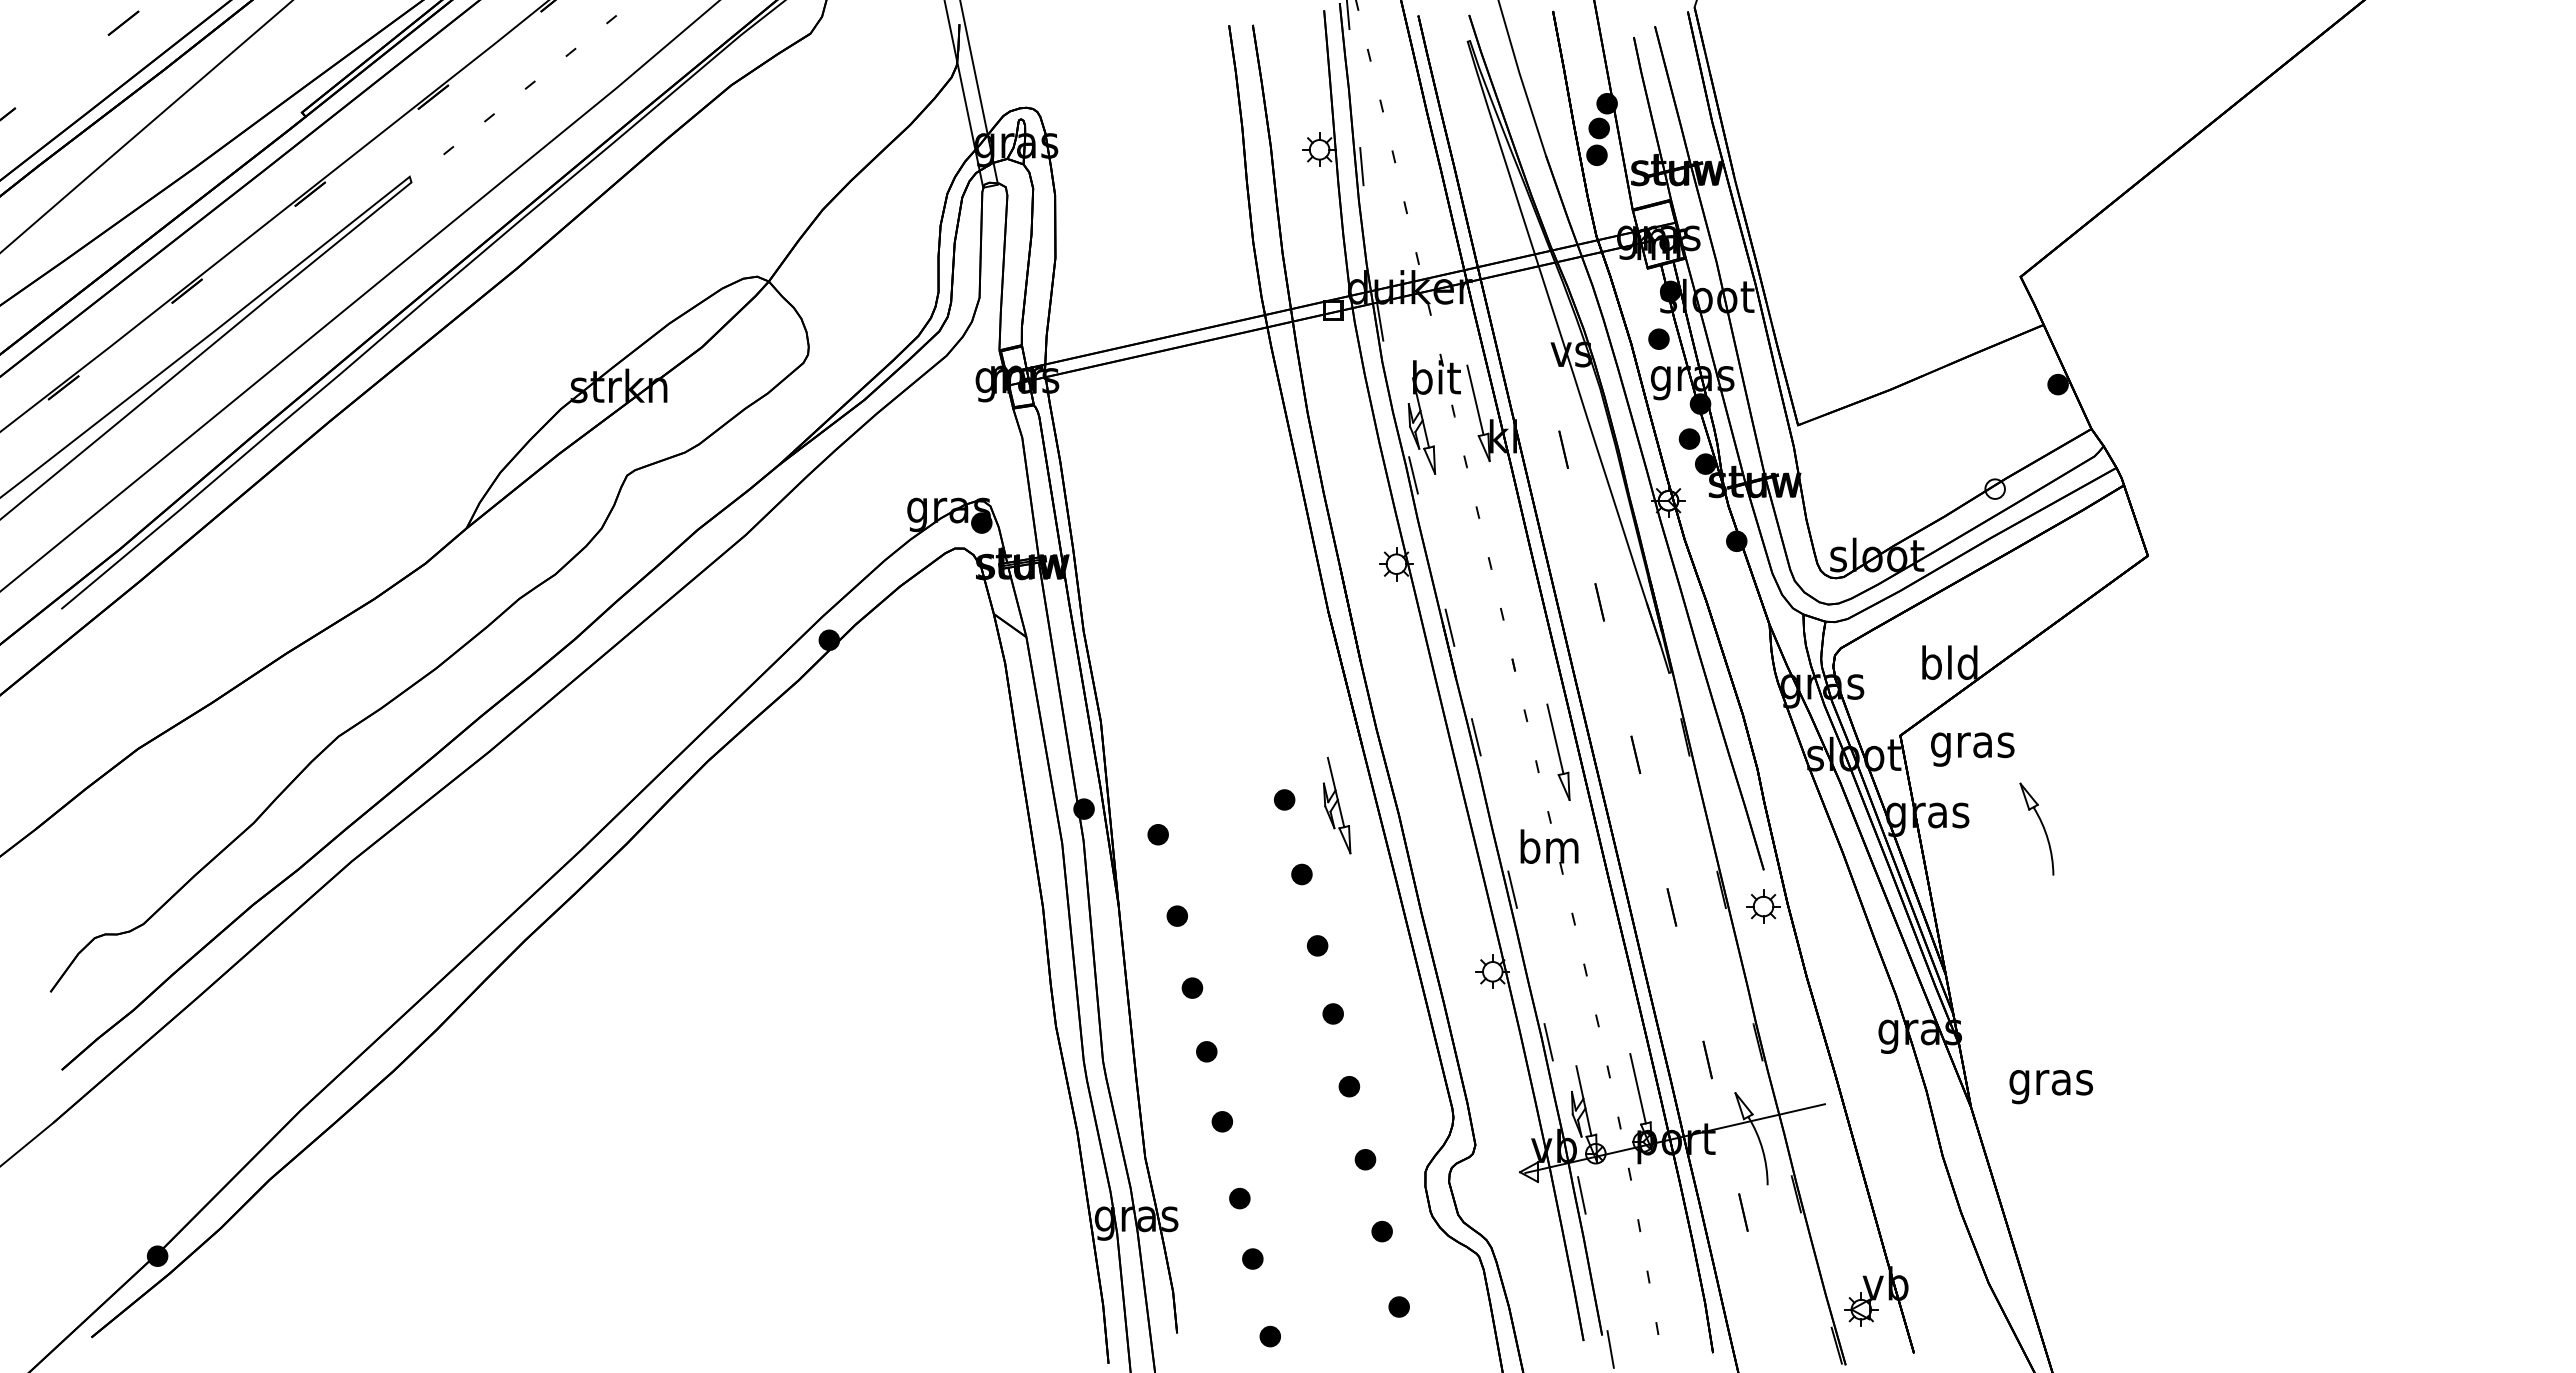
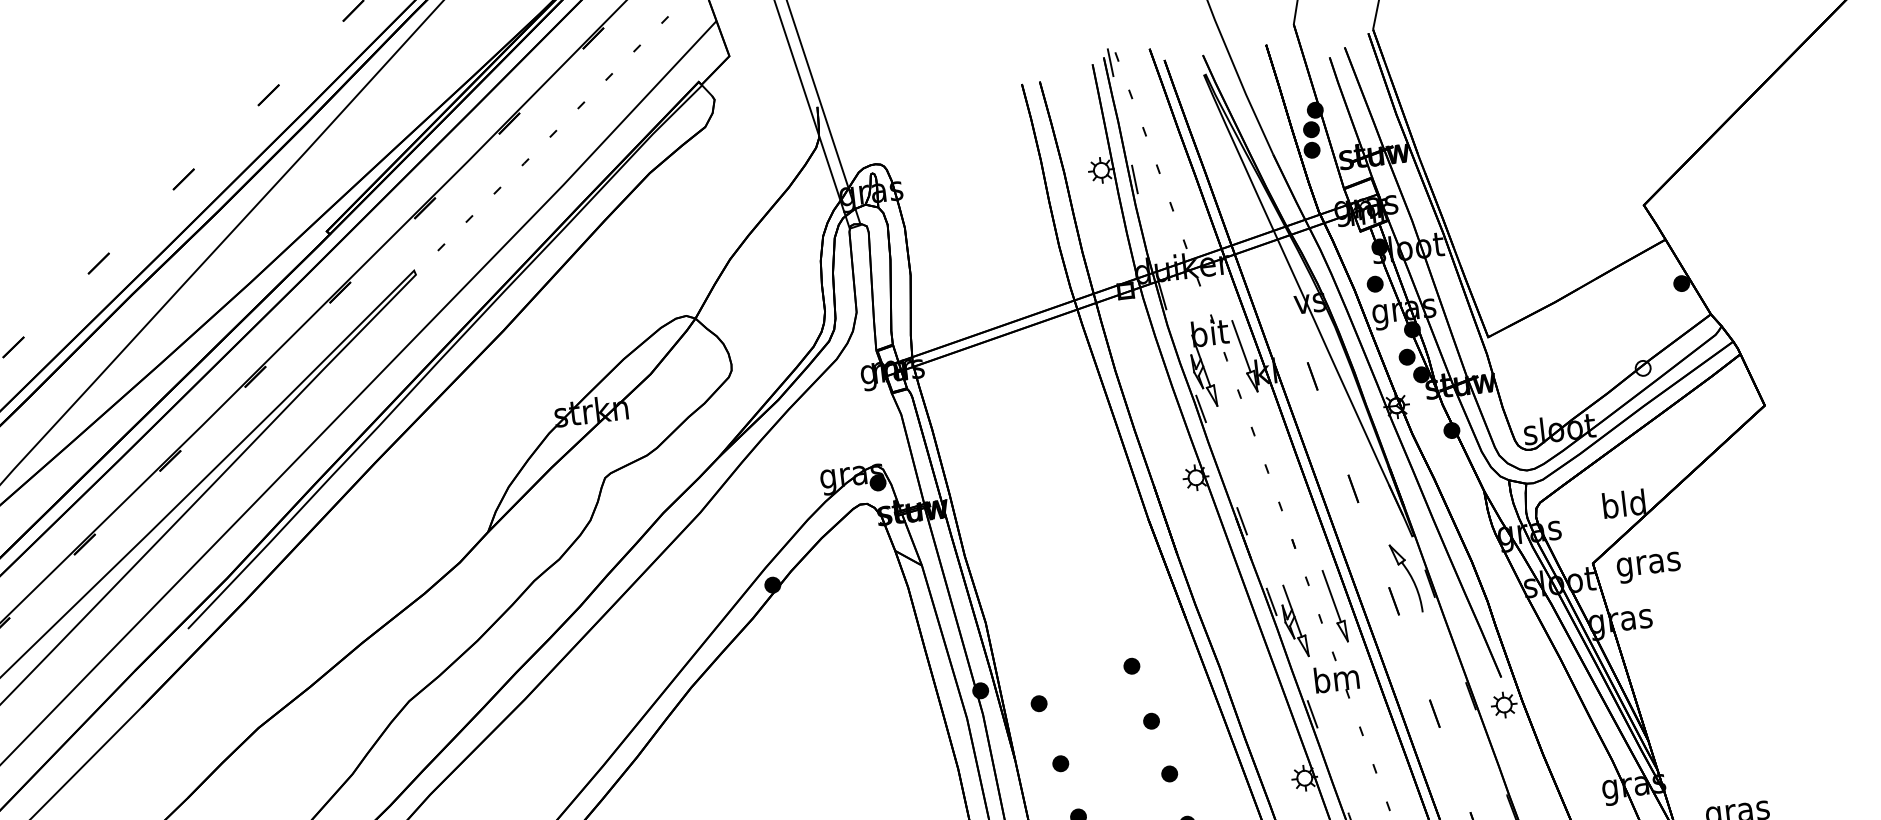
part: (1336, 805) -> (1294, 621), moved
part: (2042, 827) -> (1410, 576), moved

